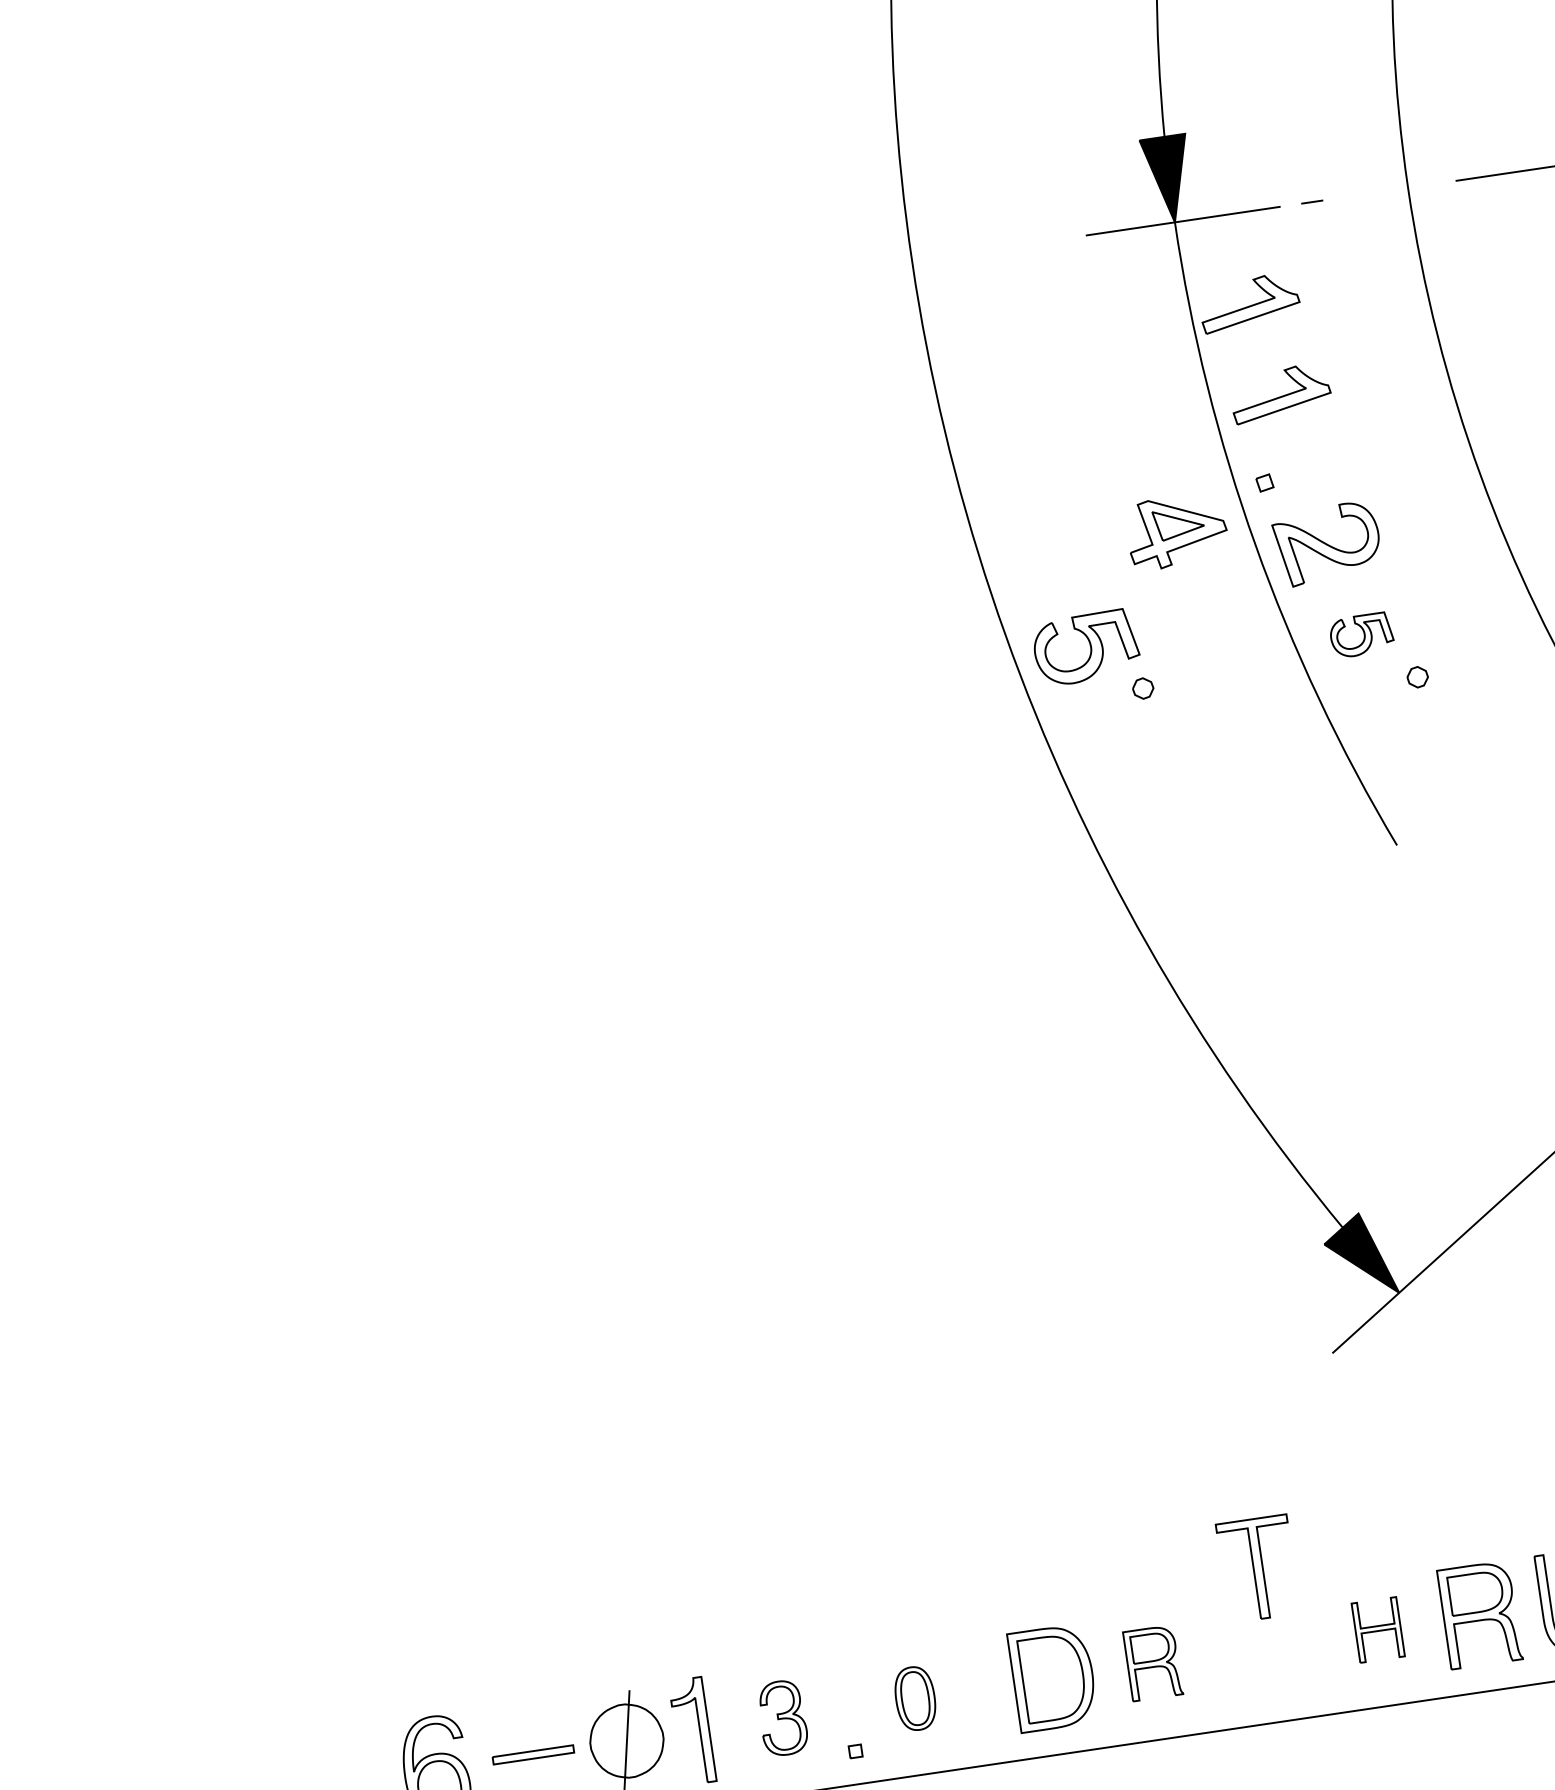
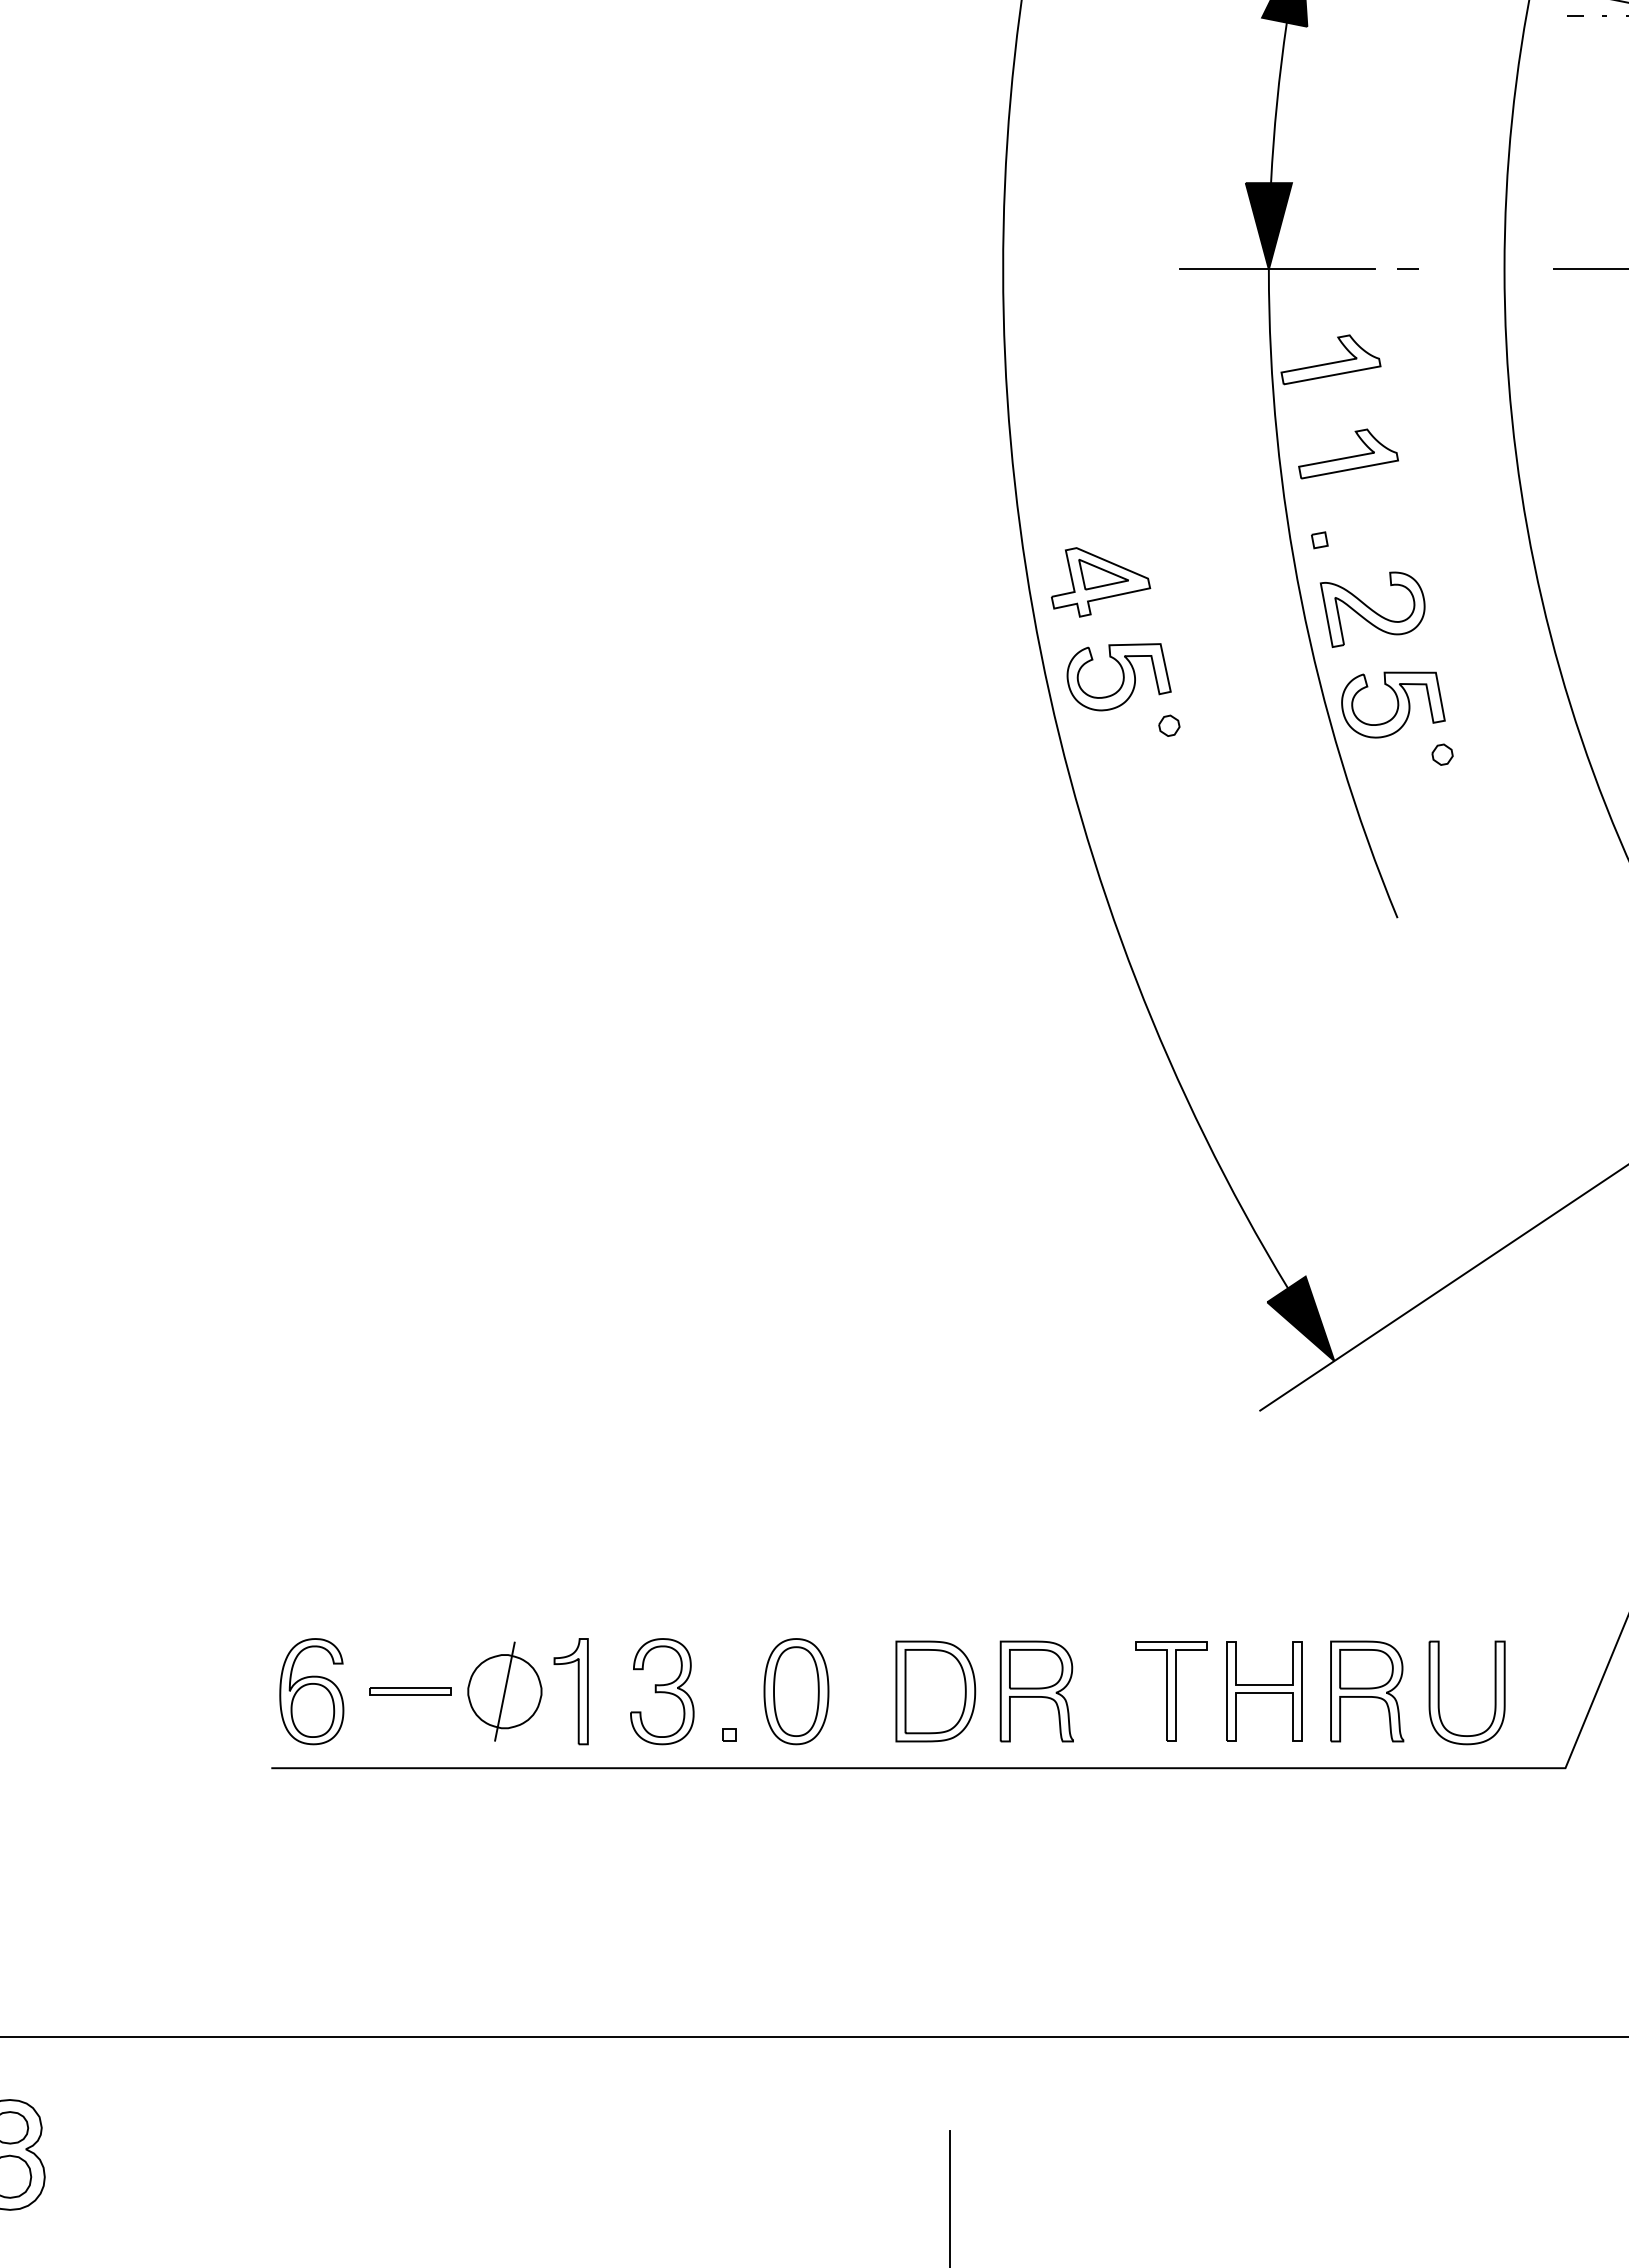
part: (1176, 531) -> (1100, 582), moved
part: (1361, 634) -> (1393, 704), size x1.67
part: (1258, 1568) -> (1171, 1691), moved
part: (1378, 1629) -> (1264, 1691), size x1.67
part: (1152, 1663) -> (1036, 1691), size x1.43
part: (915, 1698) -> (796, 1691), size x1.67
part: (782, 1717) -> (662, 1691), size x1.43

